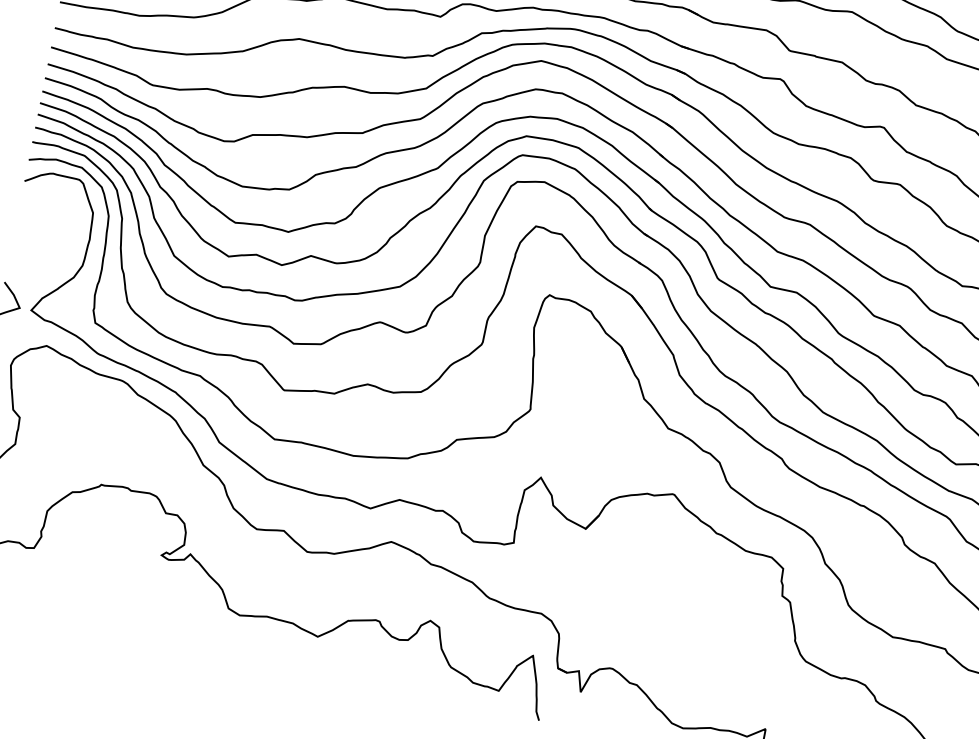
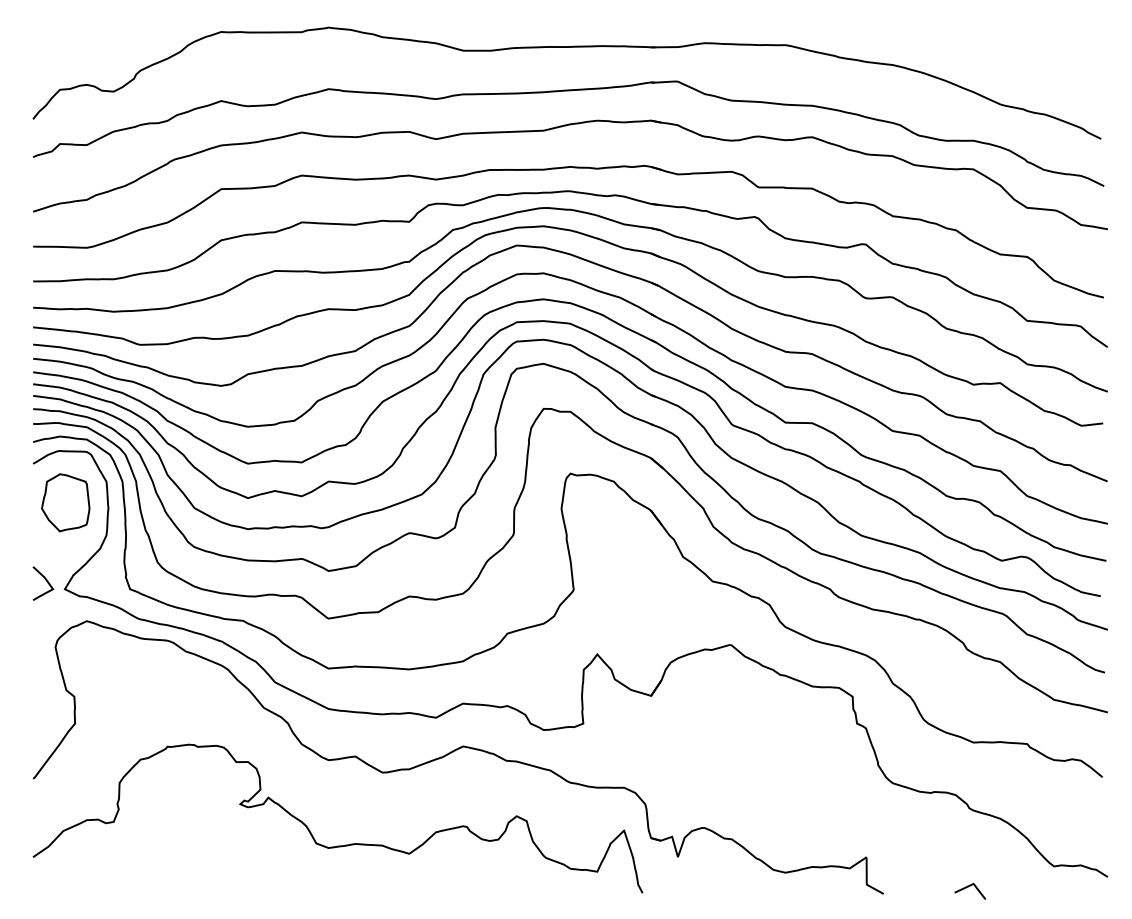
part: (48, 225) -> (65, 502), added

